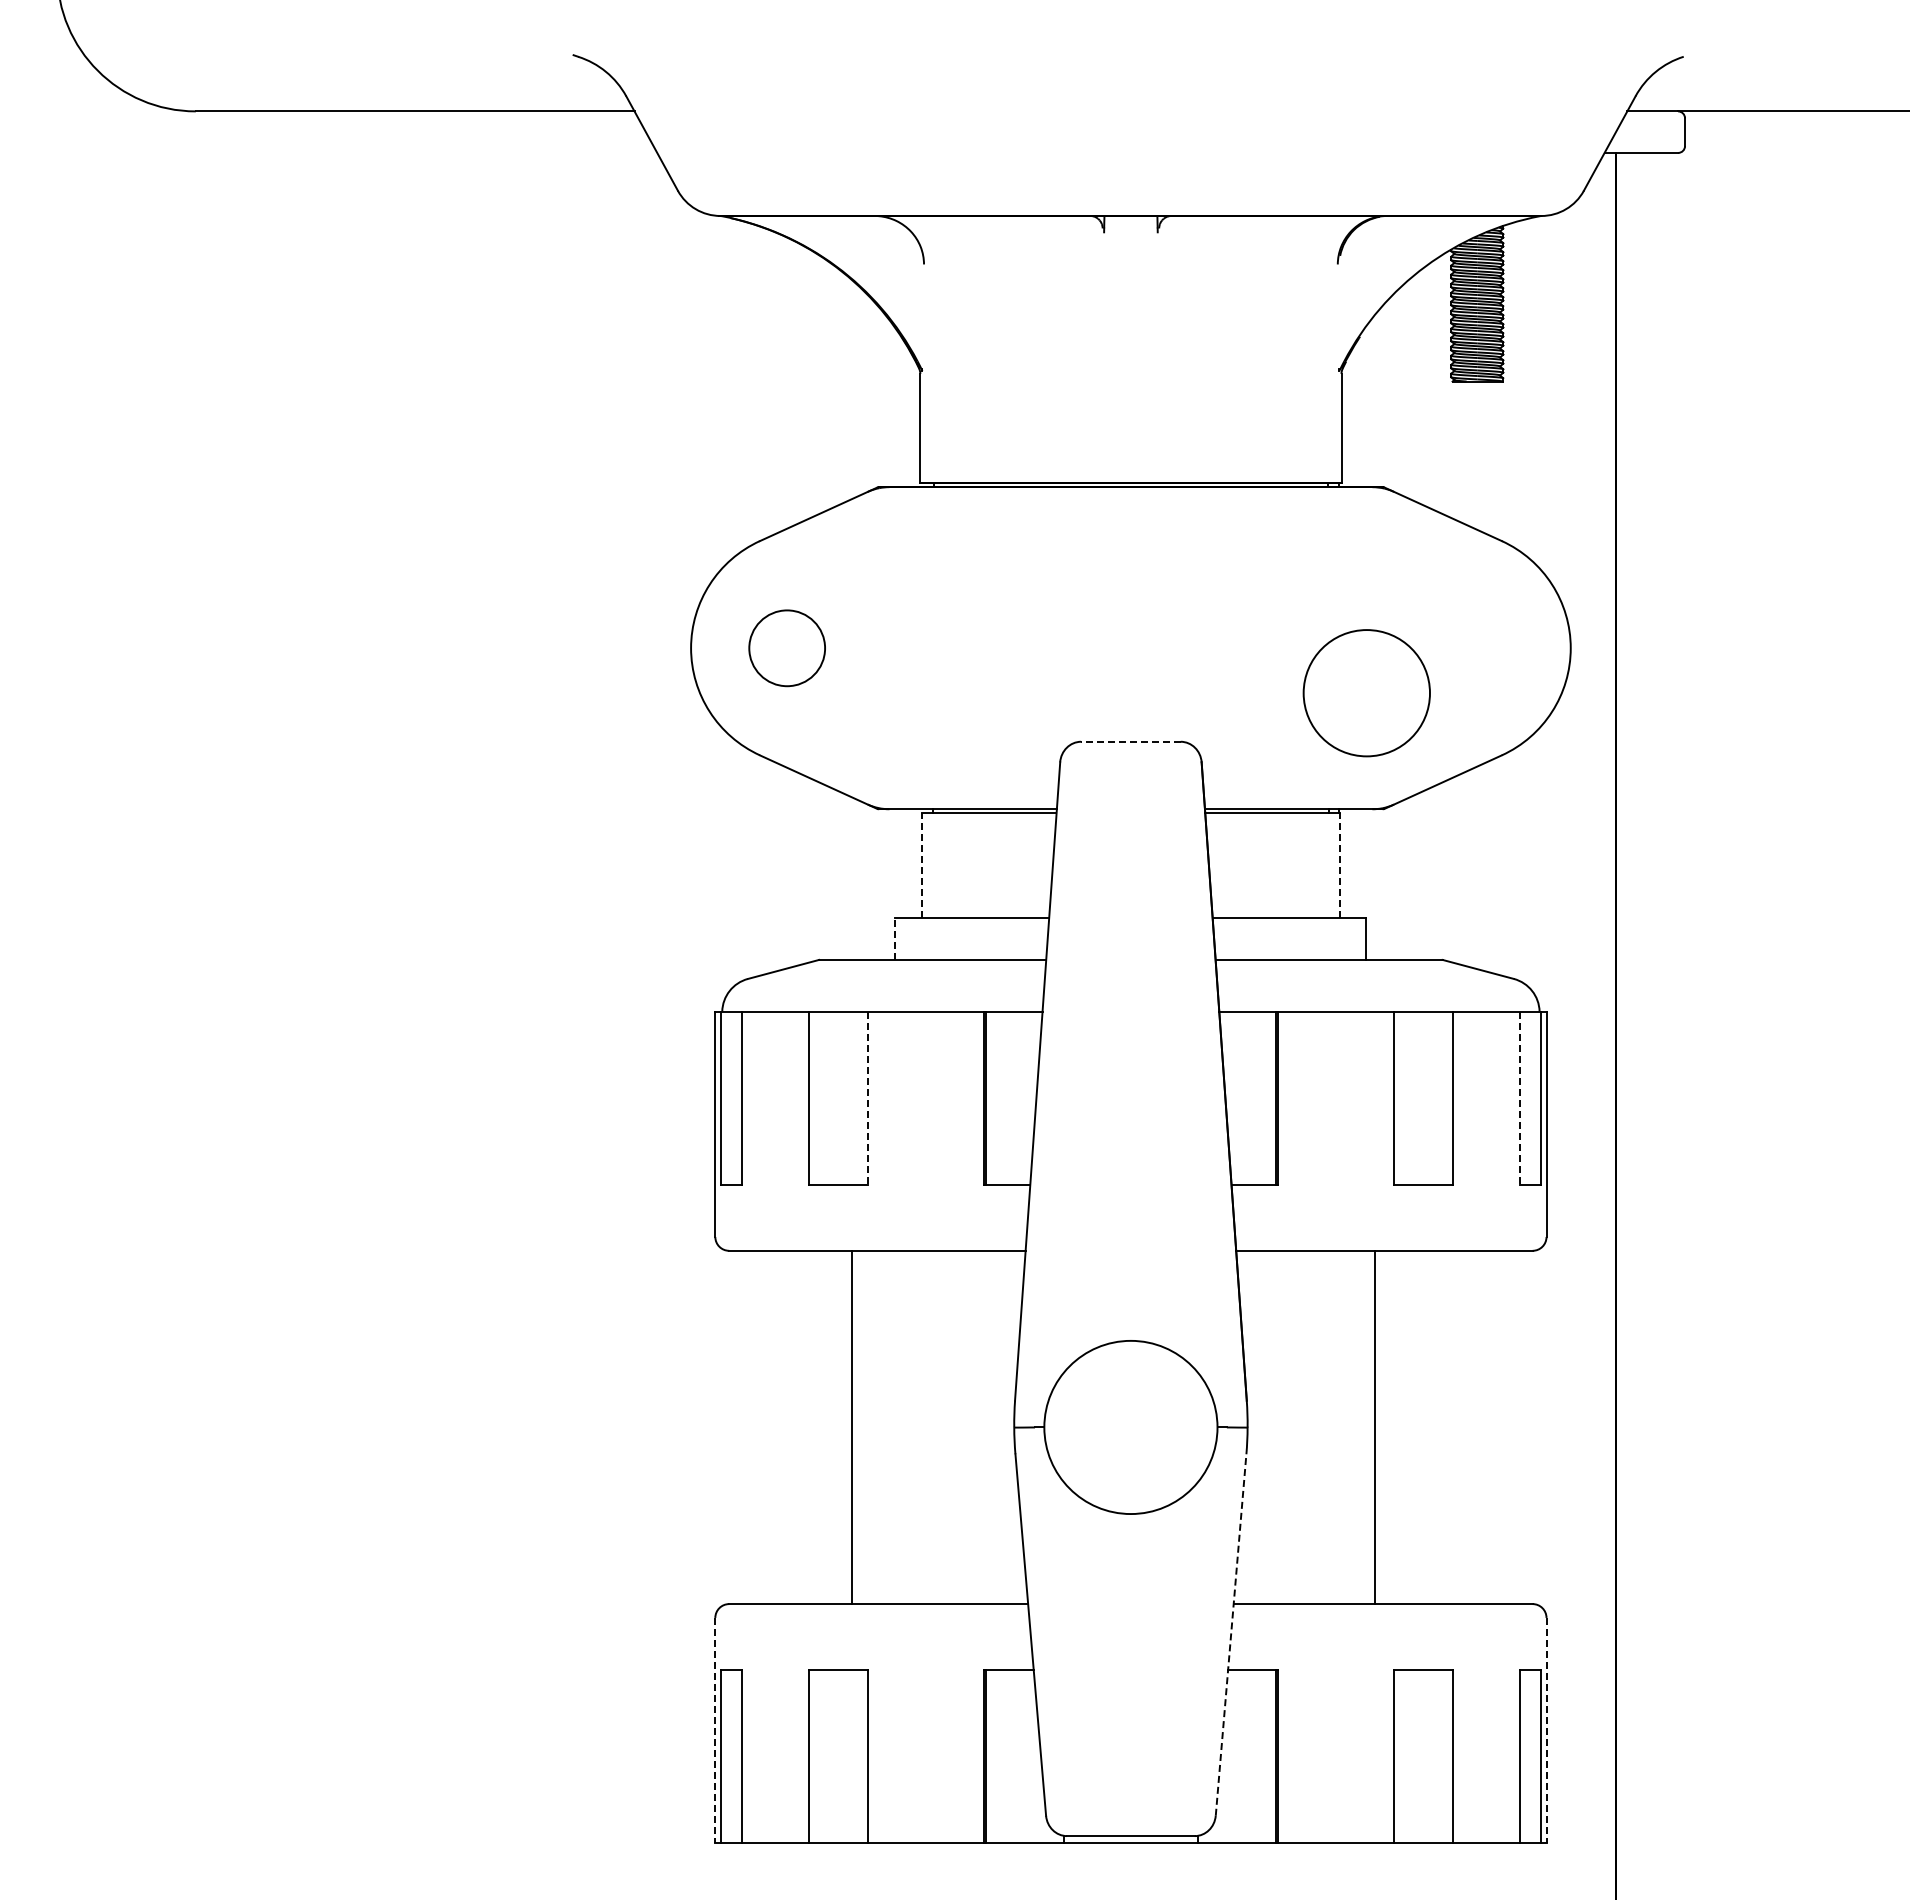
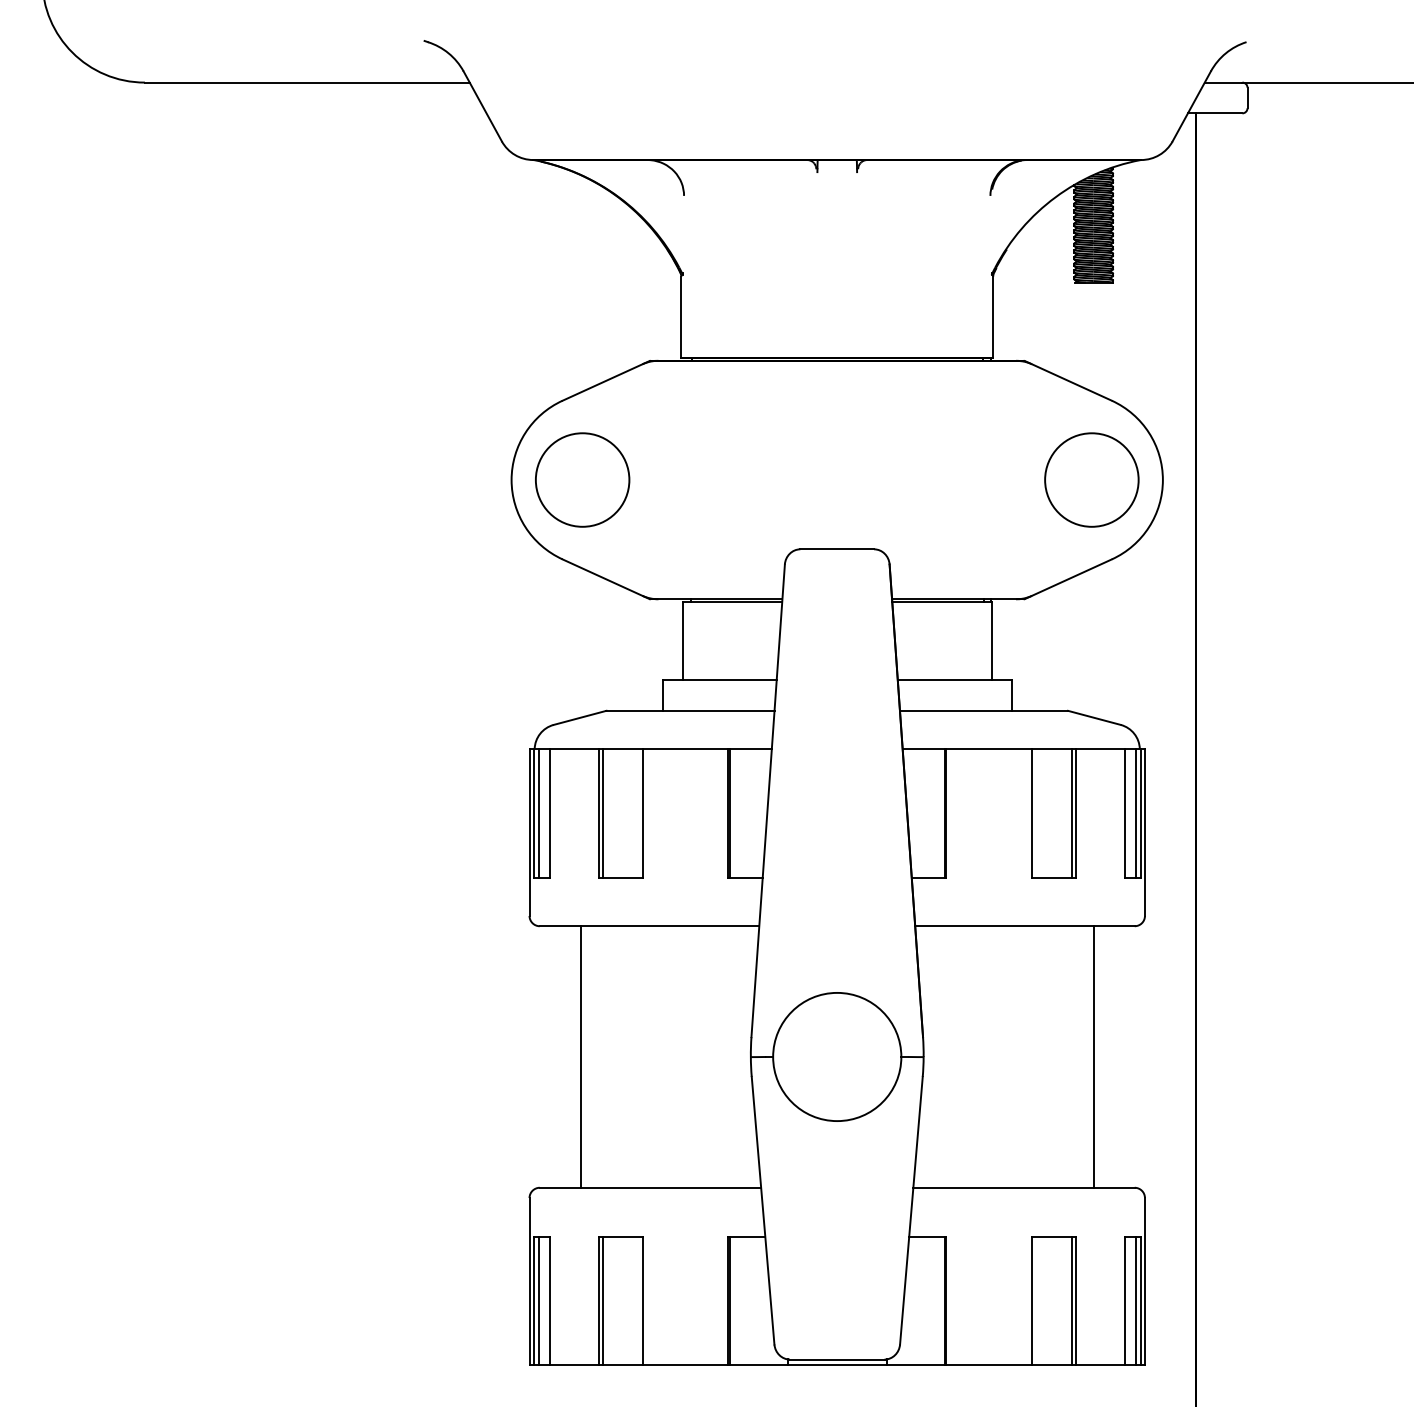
circle: (787, 648) -> (582, 480), size x1.67
circle: (1366, 693) -> (1091, 480), moved
line: (1130, 741) -> (836, 549), dashed -> solid
line: (922, 865) -> (682, 640), dashed -> solid
line: (1339, 865) -> (991, 640), dashed -> solid
line: (895, 939) -> (662, 695), dashed -> solid
line: (727, 1098) -> (538, 813), added
line: (814, 1098) -> (602, 813), added
line: (867, 1098) -> (642, 813), dashed -> solid
line: (1447, 1098) -> (1071, 813), added
line: (1519, 1098) -> (1124, 813), dashed -> solid
line: (1534, 1098) -> (1136, 813), added
line: (851, 1427) -> (580, 1057), moved
line: (1375, 1427) -> (1093, 1057), moved
line: (1231, 1634) -> (911, 1210), dashed -> solid
line: (715, 1730) -> (529, 1281), dashed -> solid
line: (1546, 1730) -> (1144, 1281), dashed -> solid
line: (727, 1756) -> (538, 1300), added
line: (814, 1756) -> (602, 1300), added
line: (1447, 1756) -> (1071, 1300), added
line: (1534, 1756) -> (1136, 1300), added

